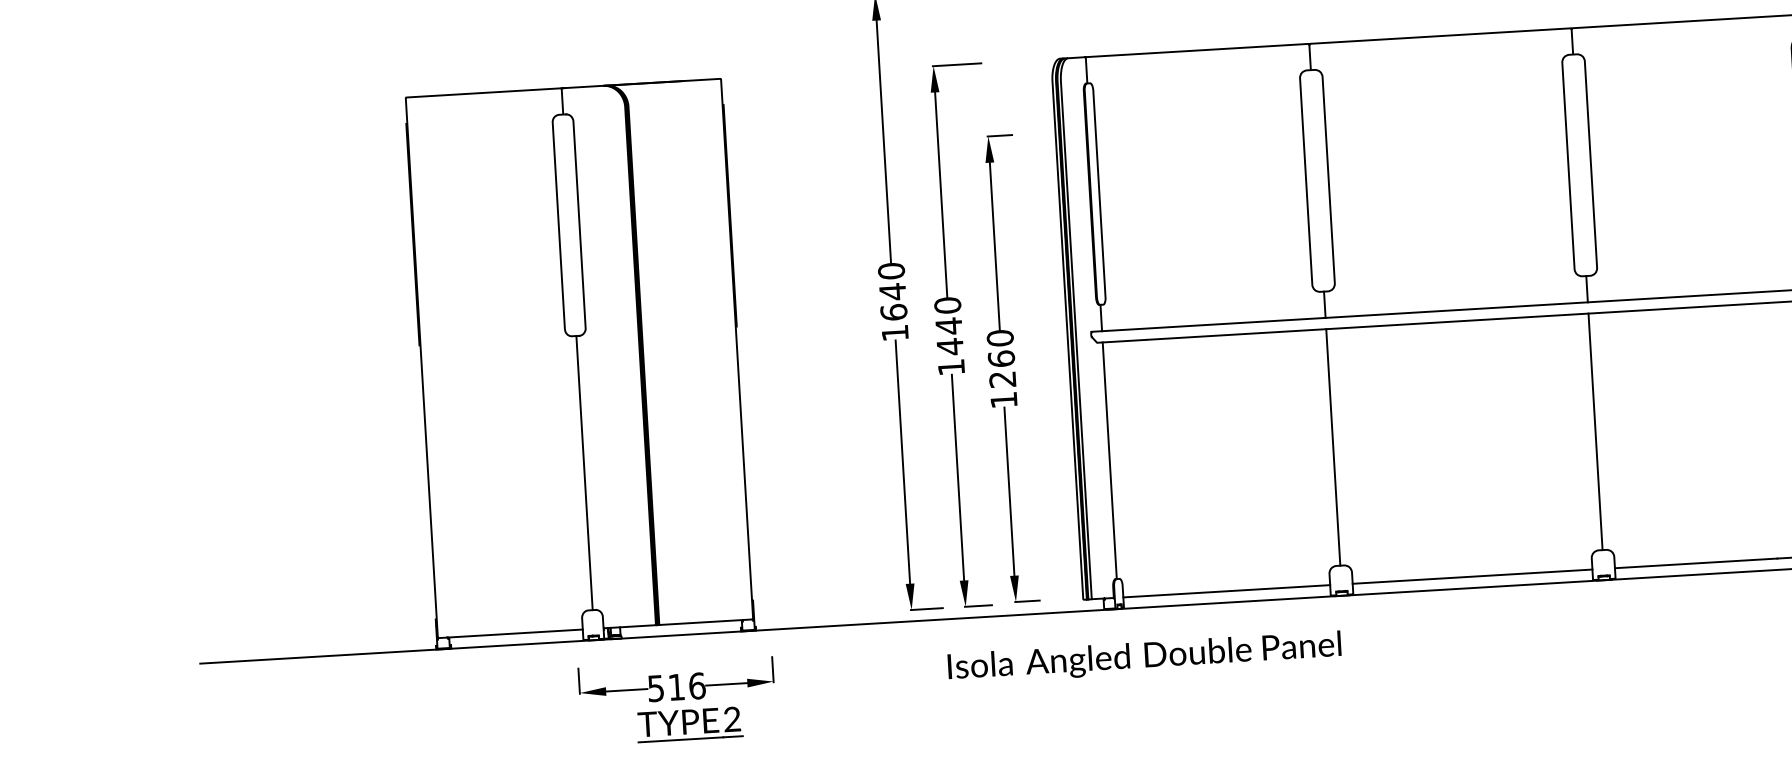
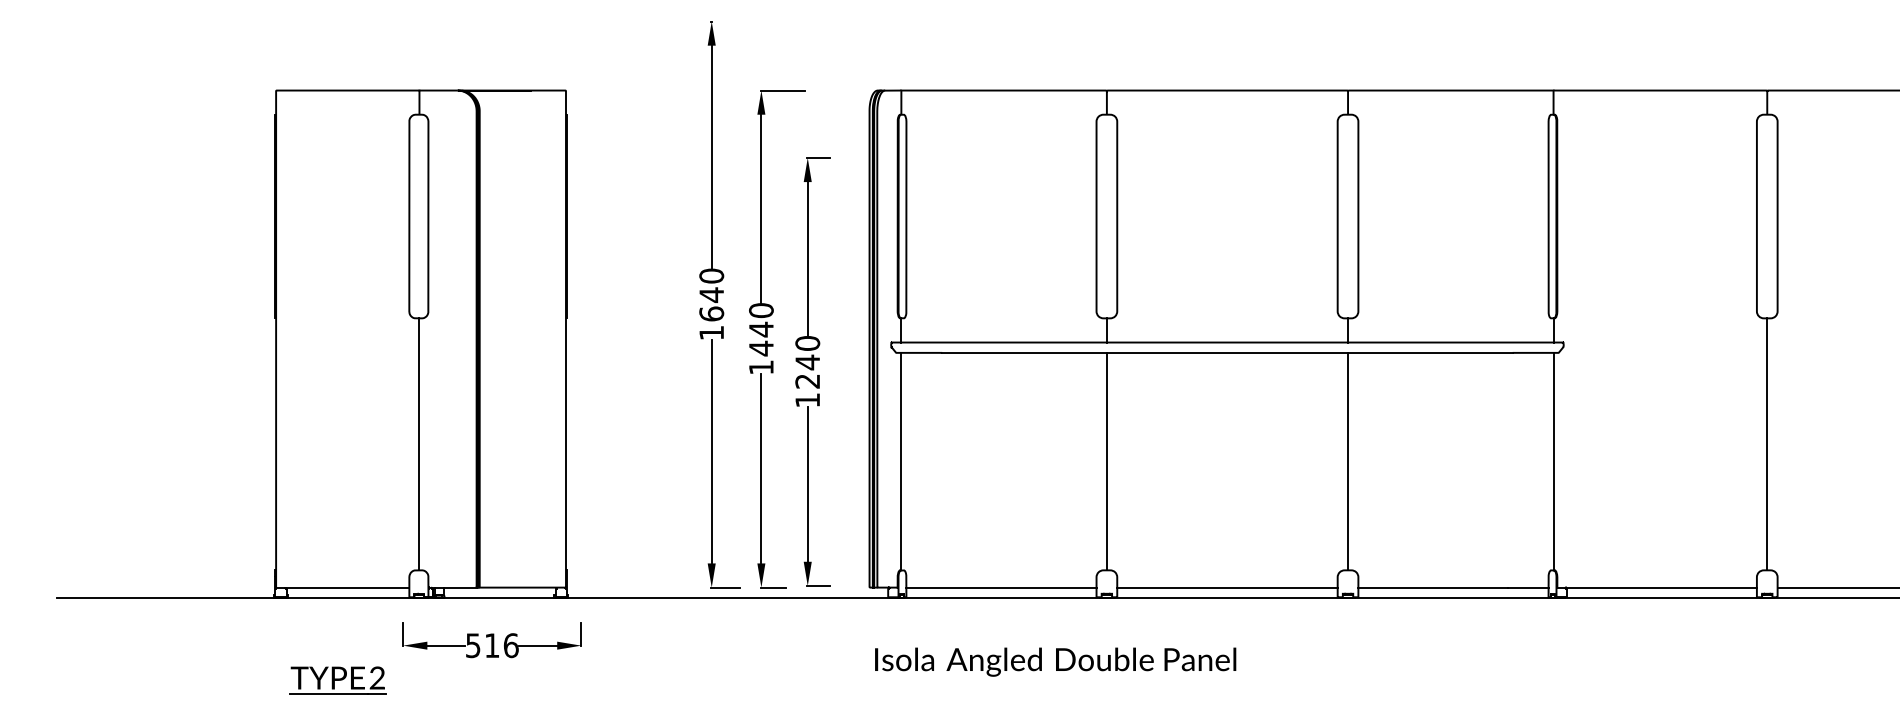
text: (1001, 358) -> (807, 362), 1260 -> 1240
text: (1144, 657) -> (1055, 661), moved
part: (689, 724) -> (337, 680), moved

